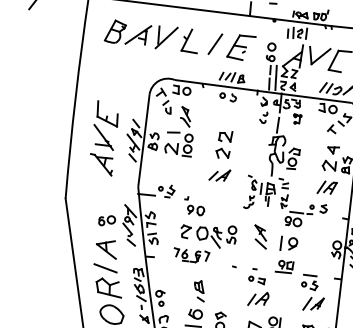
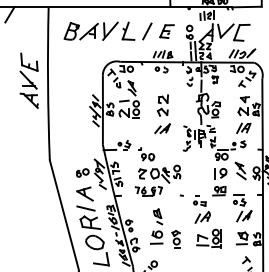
part: (240, 47) -> (166, 31), size x0.7
part: (103, 137) -> (28, 80), moved
part: (260, 236) -> (240, 170), moved

